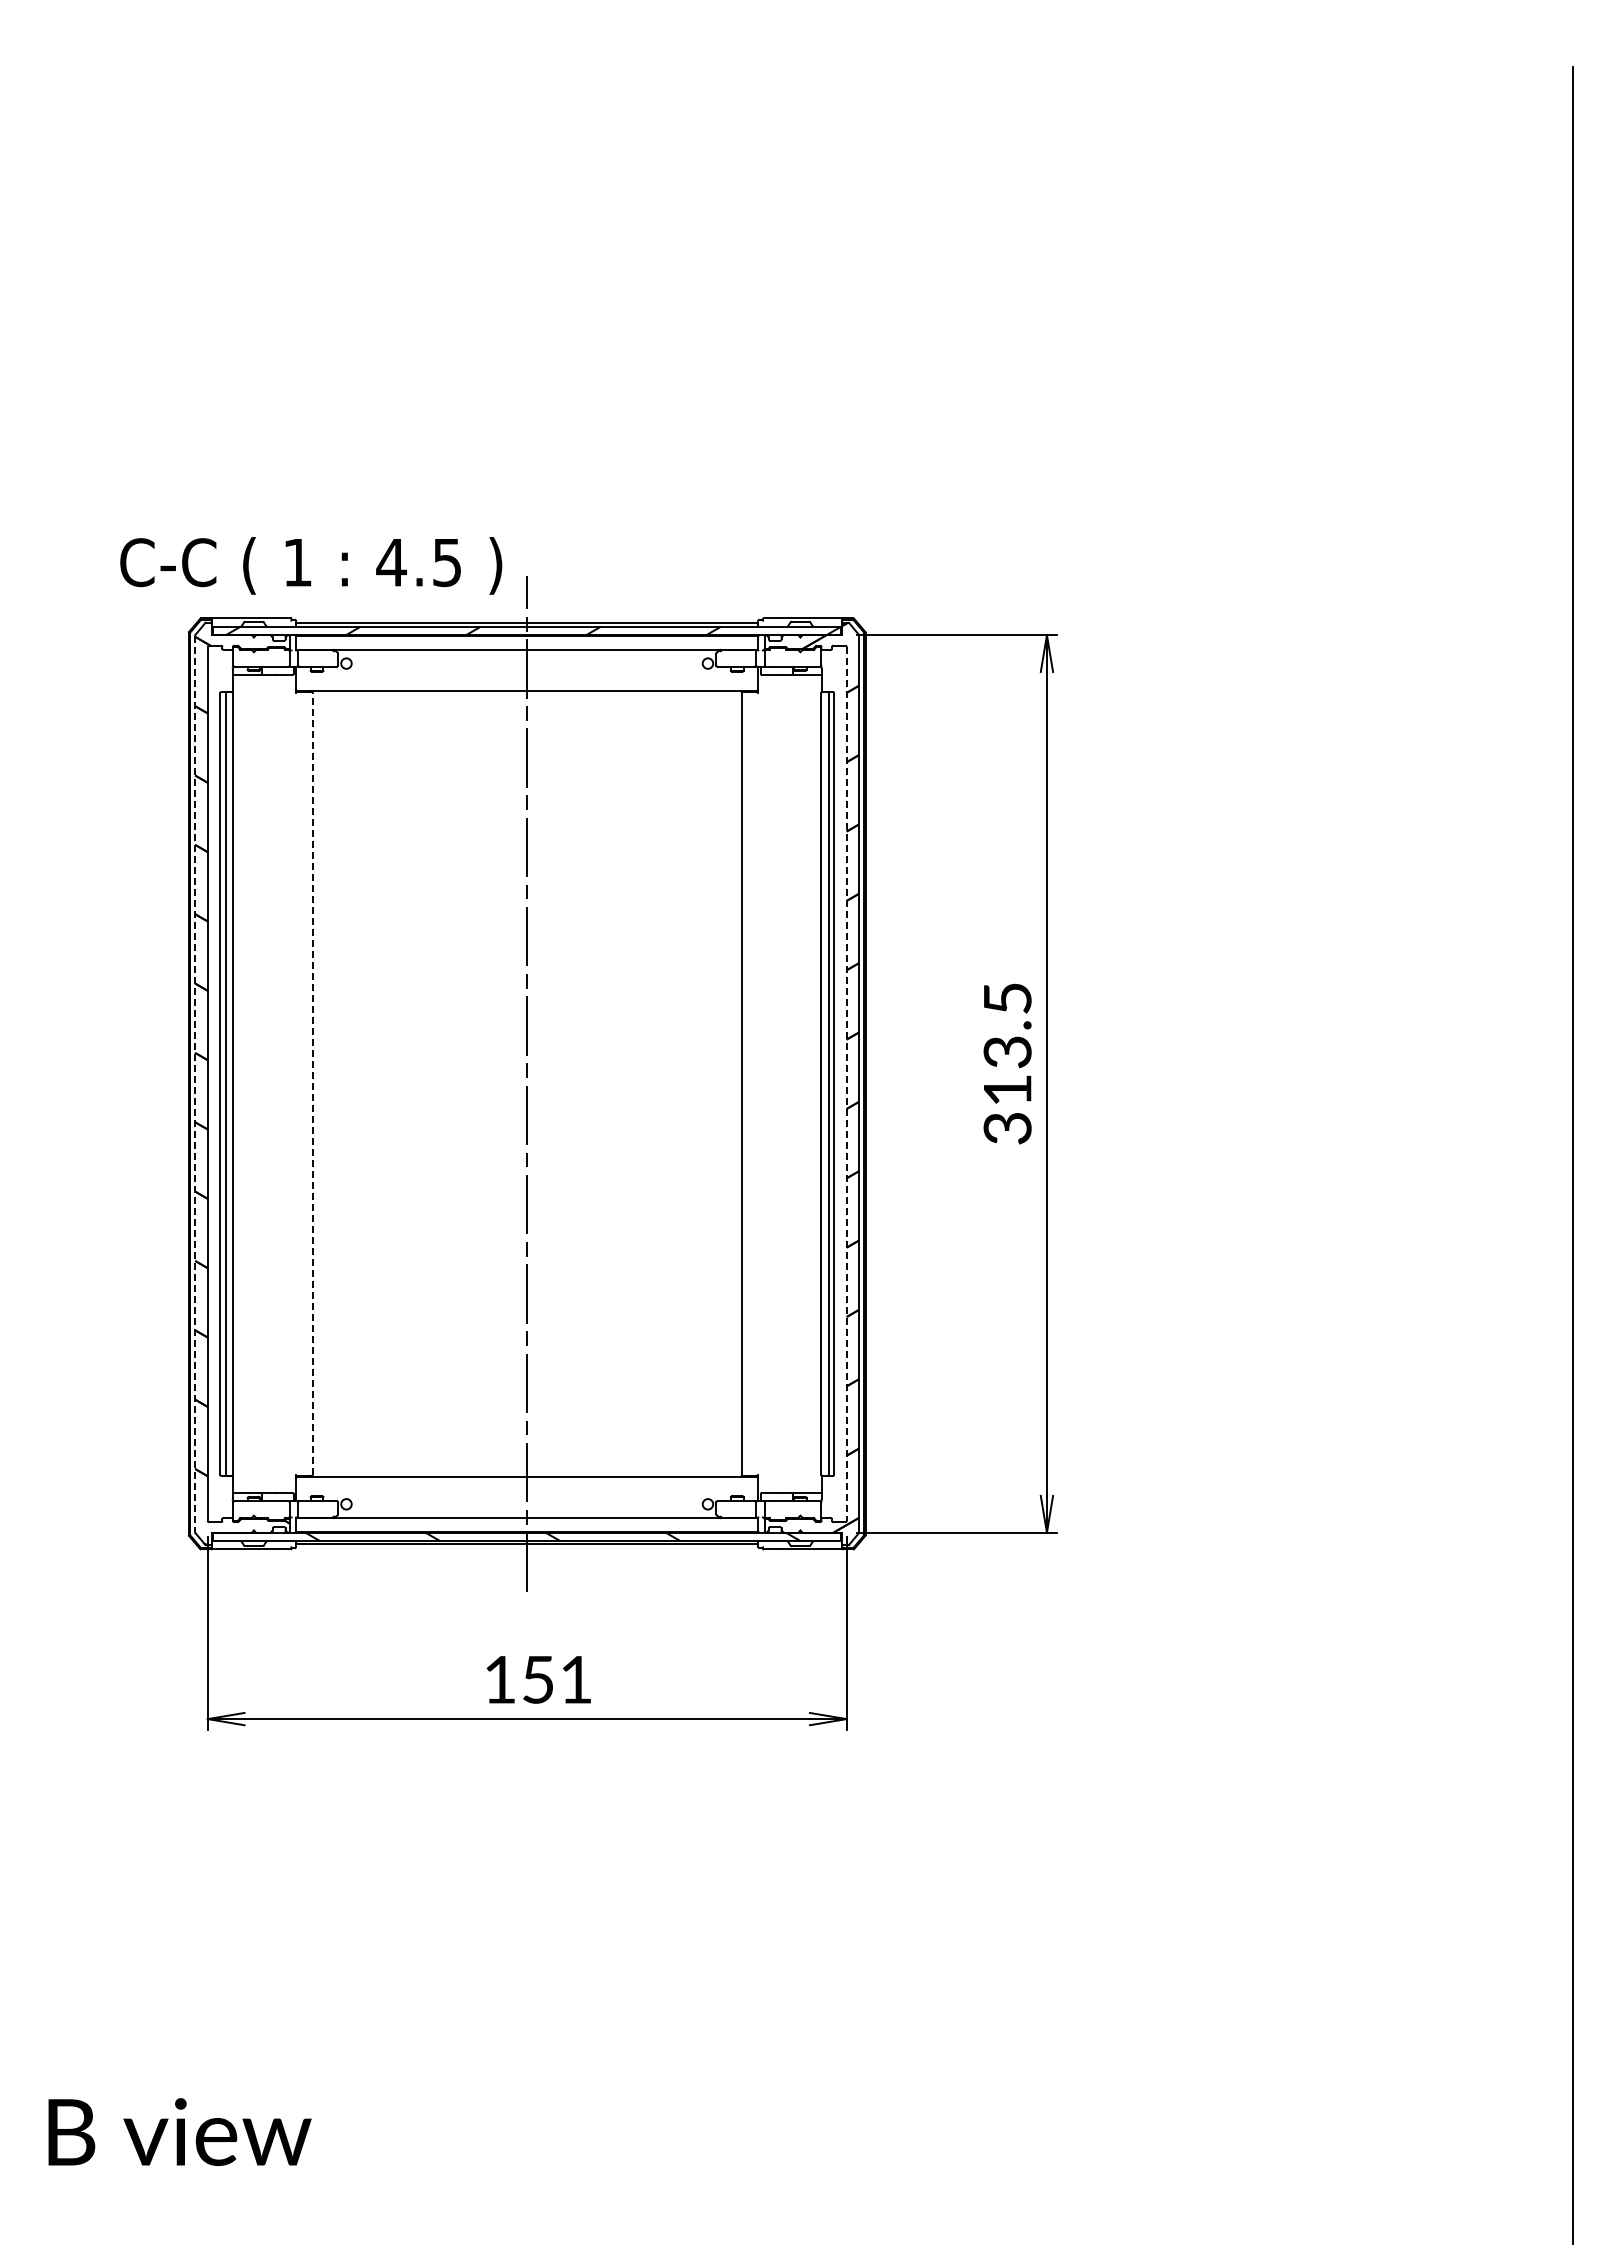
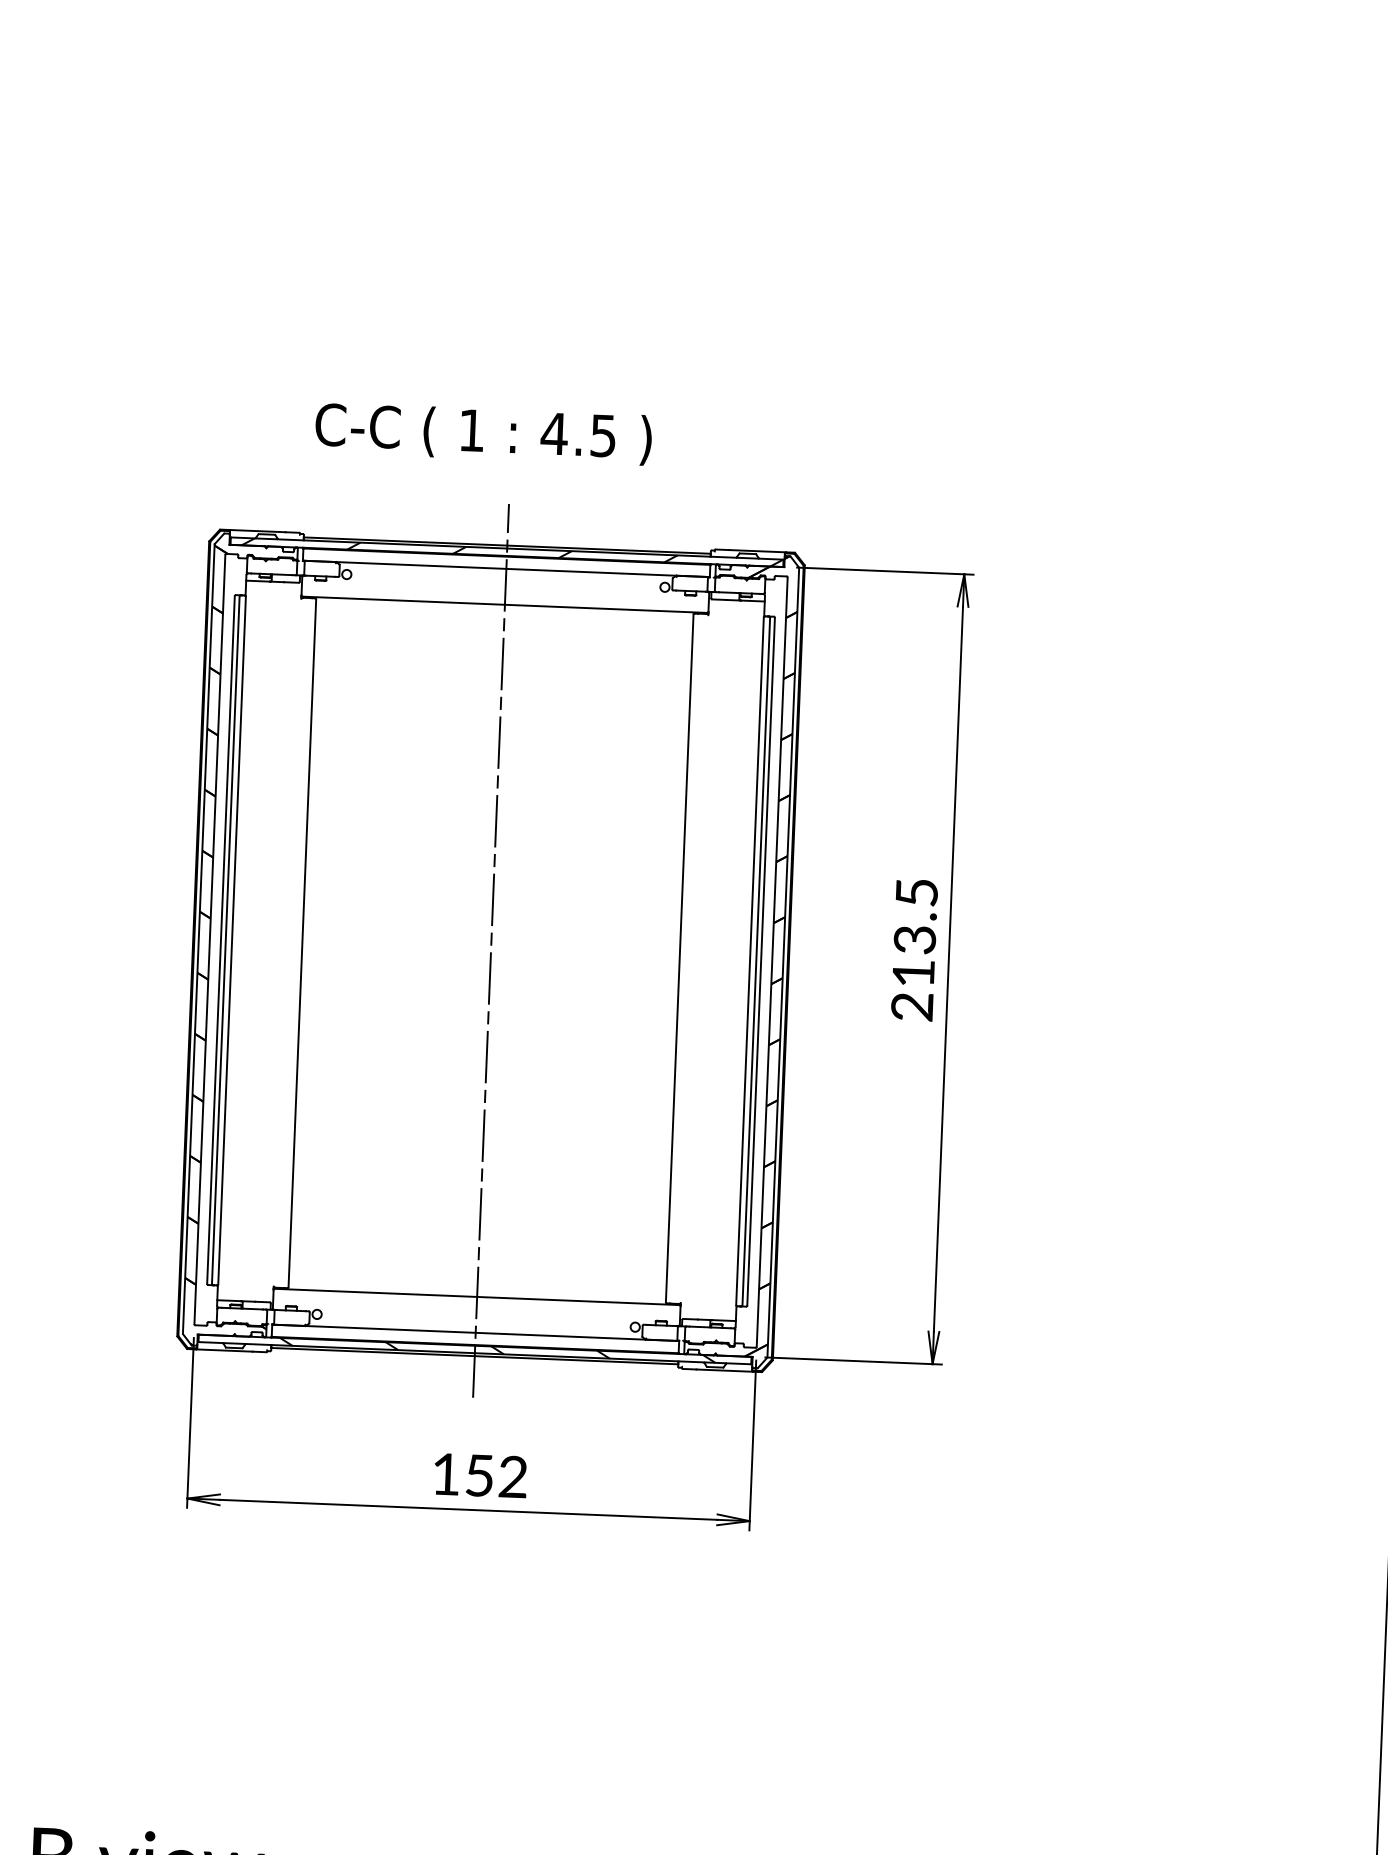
text: (311, 565) -> (483, 433), moved
line: (312, 1083) -> (302, 942), dashed -> solid
line: (846, 1083) -> (772, 961), dashed -> solid
line: (195, 1084) -> (199, 939), dashed -> solid
text: (1008, 1128) -> (913, 1007), 313.5 -> 213.5
text: (575, 1679) -> (512, 1476), 151 -> 152

